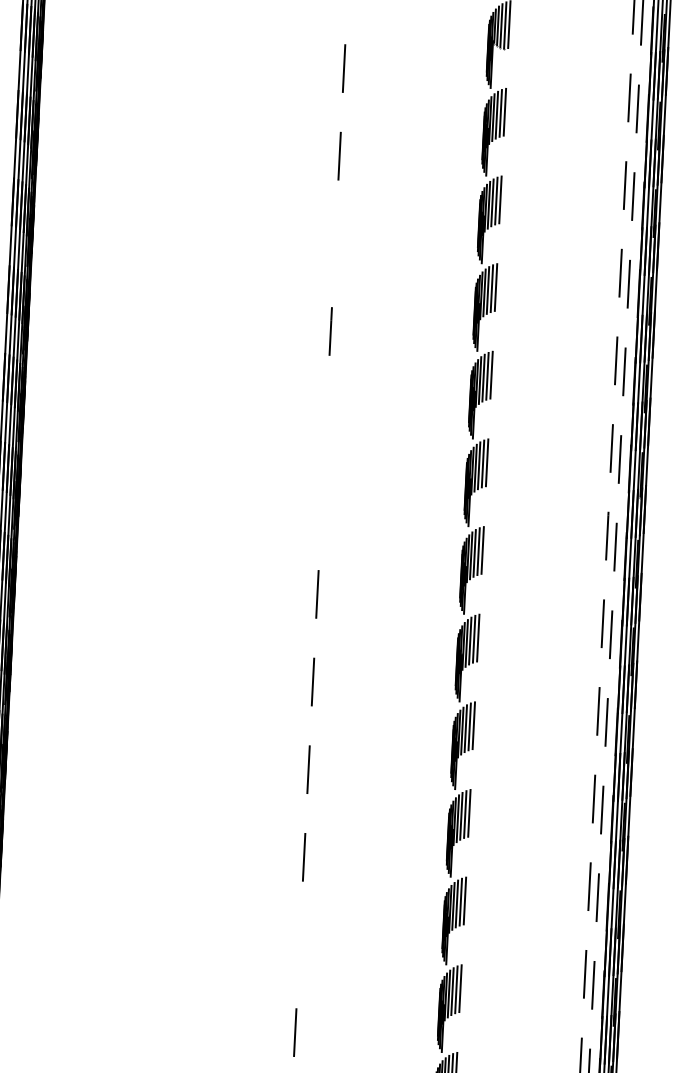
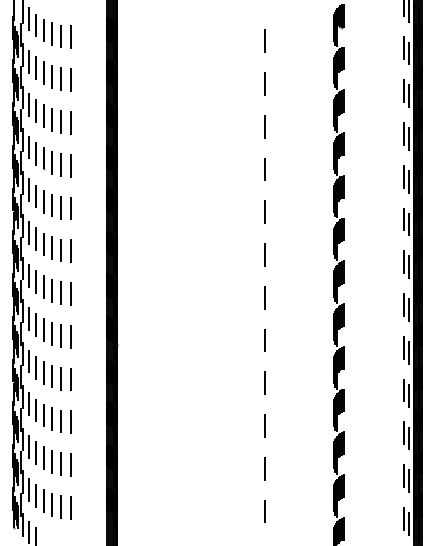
line: (334, 243) -> (264, 126), added
line: (326, 417) -> (264, 211), added
line: (321, 505) -> (264, 254), added
line: (299, 944) -> (264, 468), added

